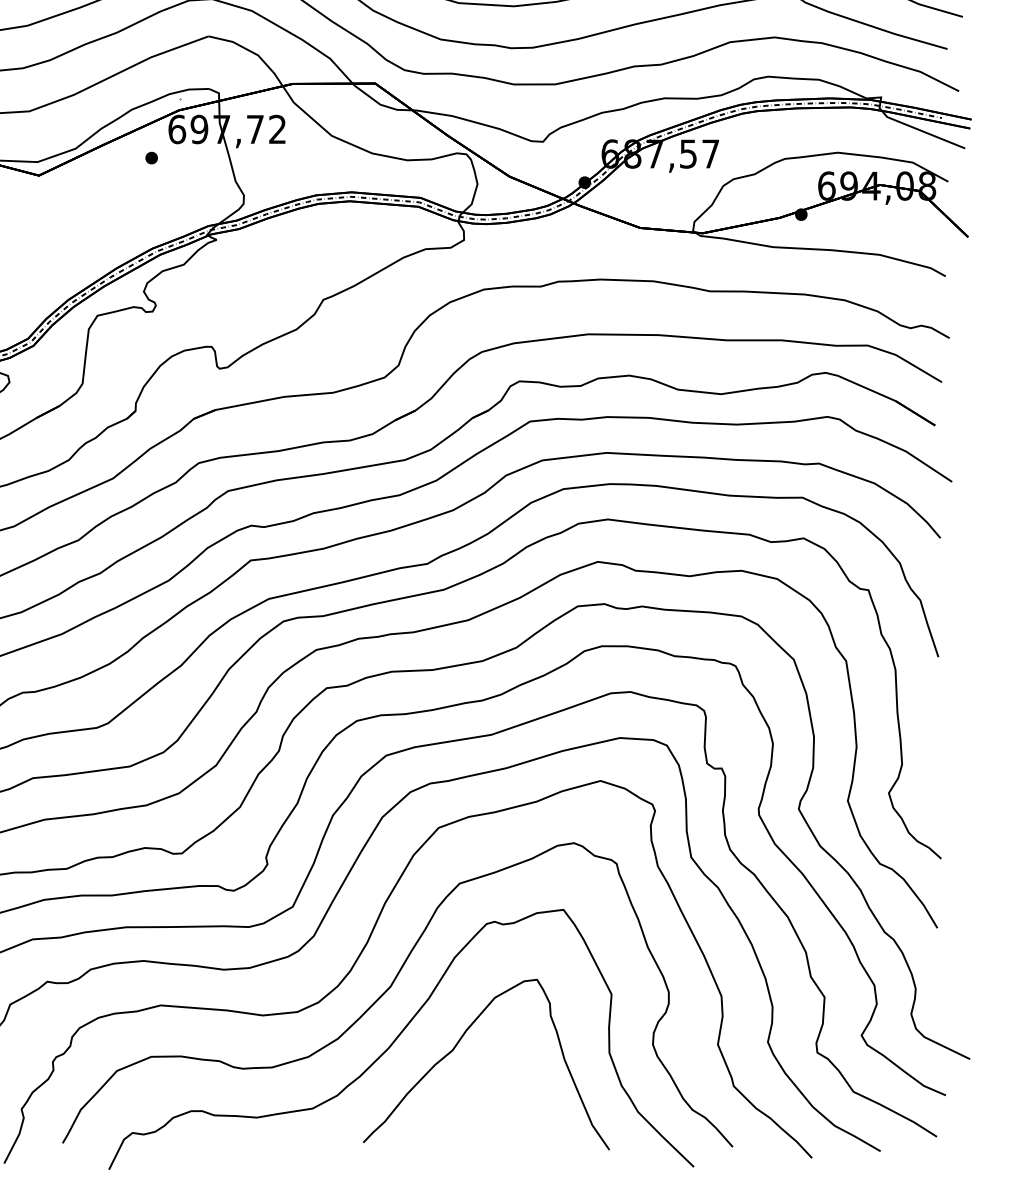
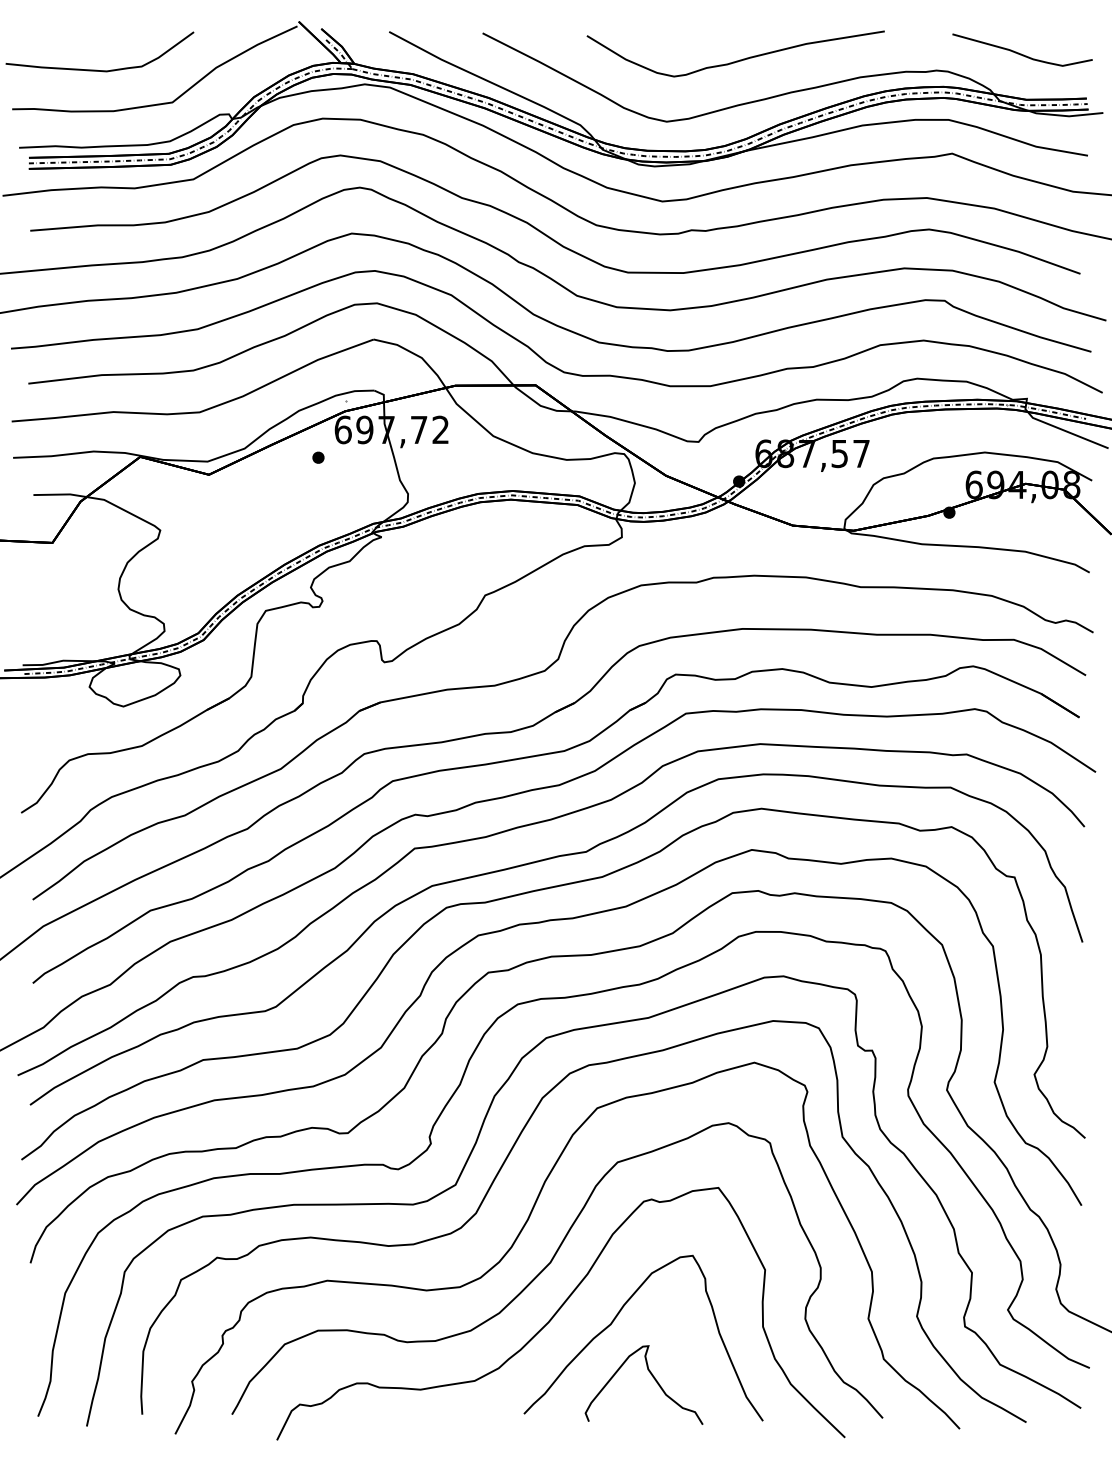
curve: (495, 1105) -> (652, 1377), added

